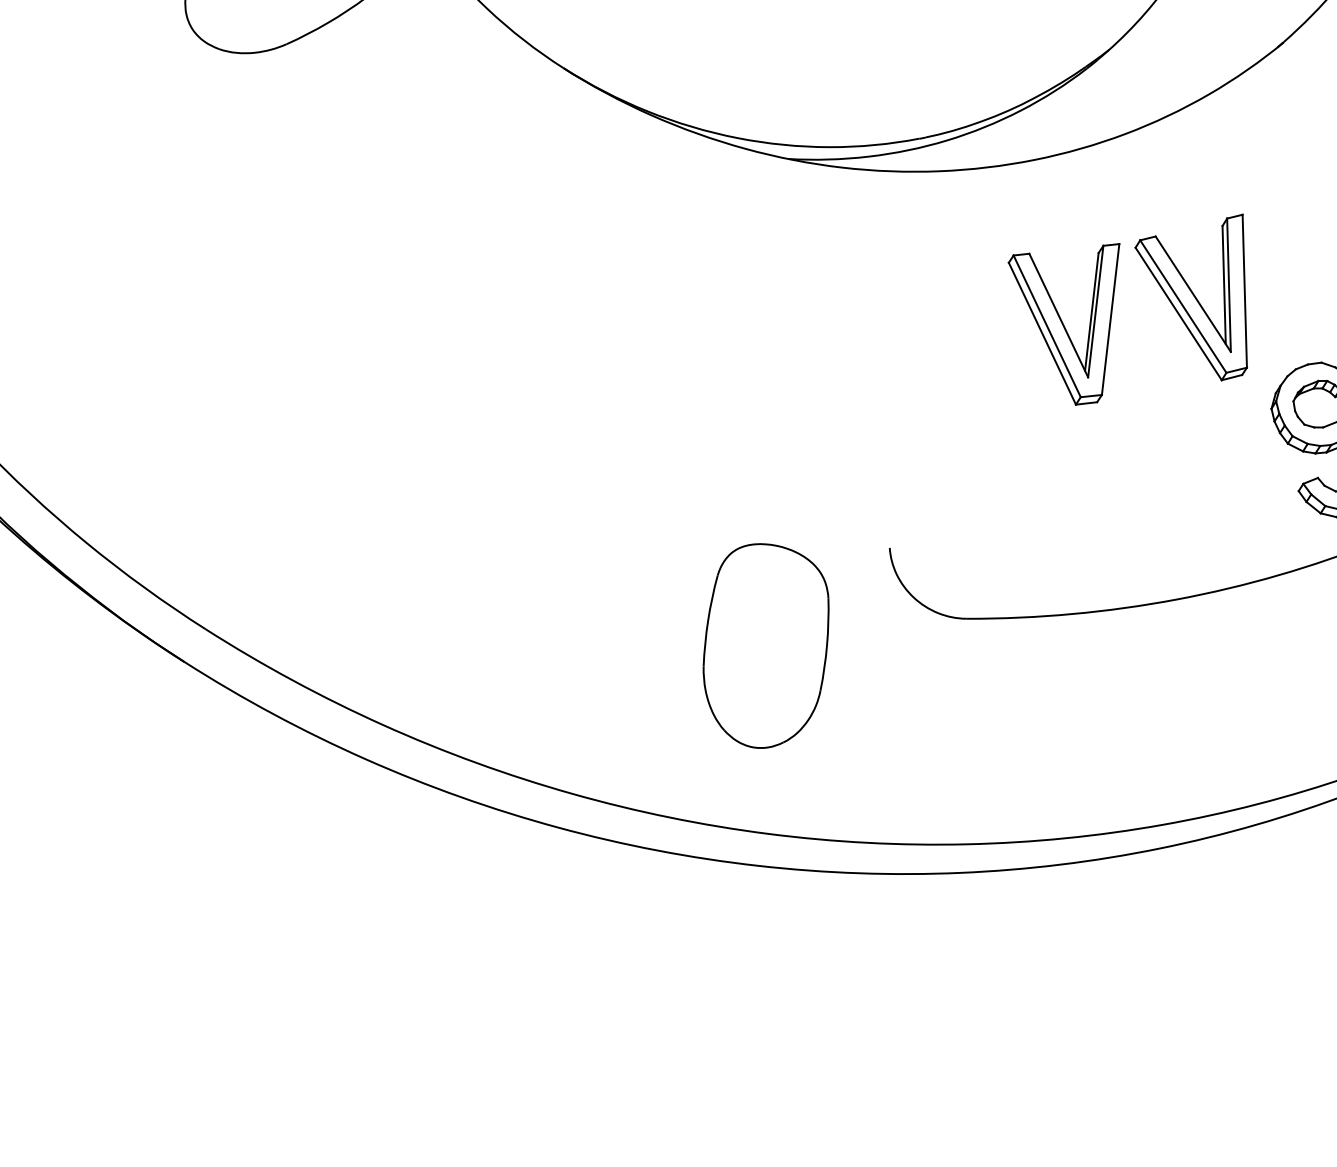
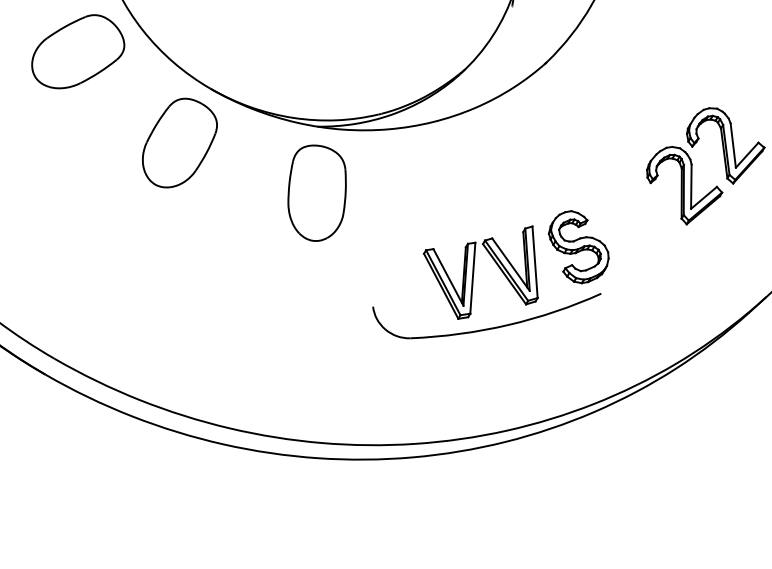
part: (492, 179) -> (179, 142), added
part: (1127, 307) -> (480, 272), moved
part: (764, 644) -> (316, 192), moved

